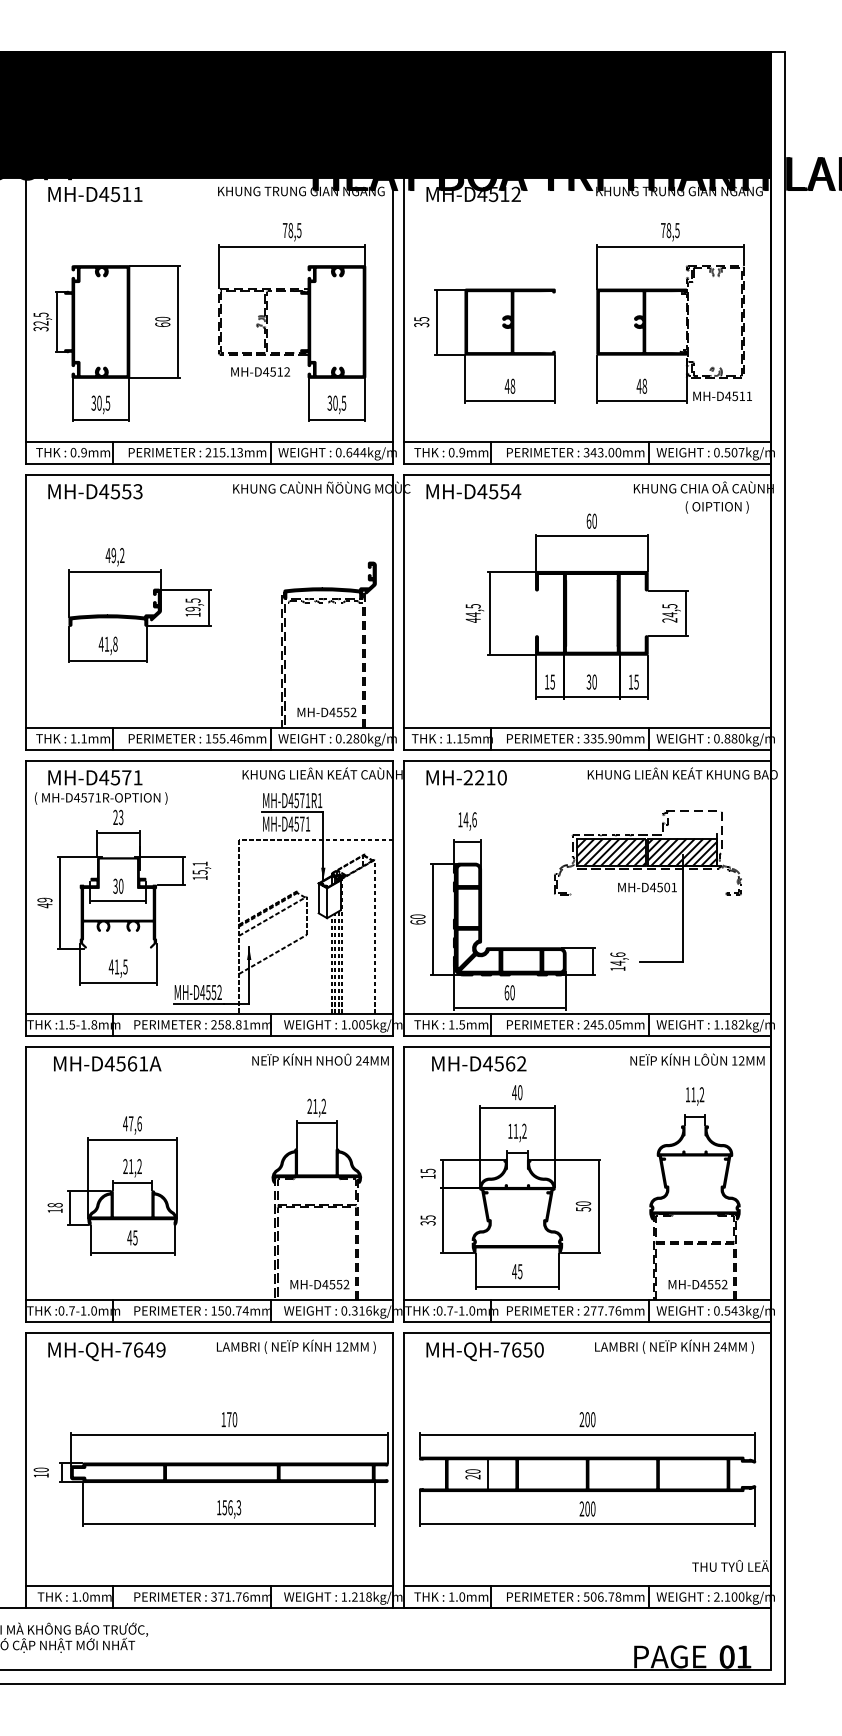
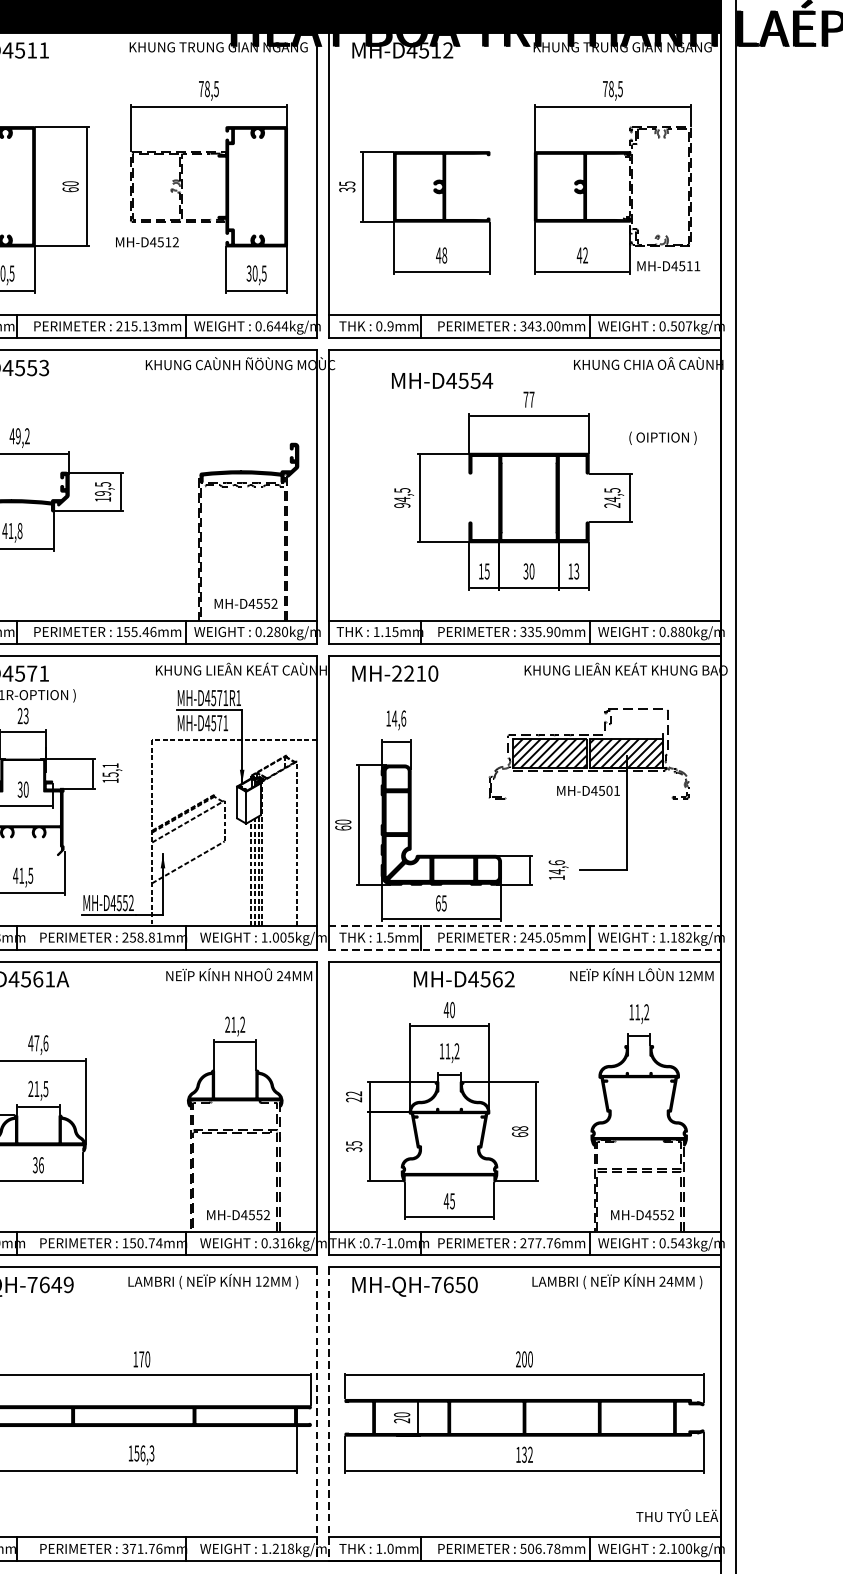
text: (260, 371) -> (147, 241), moved
text: (644, 385) -> (585, 254), 48 -> 42
text: (473, 491) -> (442, 380), moved
text: (716, 507) -> (662, 438), moved
text: (591, 520) -> (528, 398), 60 -> 77
text: (472, 620) -> (401, 505), 44,5 -> 94,5
text: (636, 681) -> (576, 570), 15 -> 13
text: (512, 992) -> (444, 903), 60 -> 65
line: (588, 1014) -> (525, 926), solid -> dashed
line: (588, 1036) -> (525, 950), solid -> dashed
text: (479, 1063) -> (464, 978), moved
text: (139, 1166) -> (45, 1088), 21,2 -> 21,5
text: (427, 1173) -> (353, 1096), 15 -> 22
text: (582, 1206) -> (519, 1131), 50 -> 68
text: (132, 1237) -> (38, 1164), 45 -> 36
line: (393, 1471) -> (317, 1414), solid -> dashed
line: (404, 1471) -> (328, 1414), solid -> dashed
text: (587, 1508) -> (524, 1454), 200 -> 132

